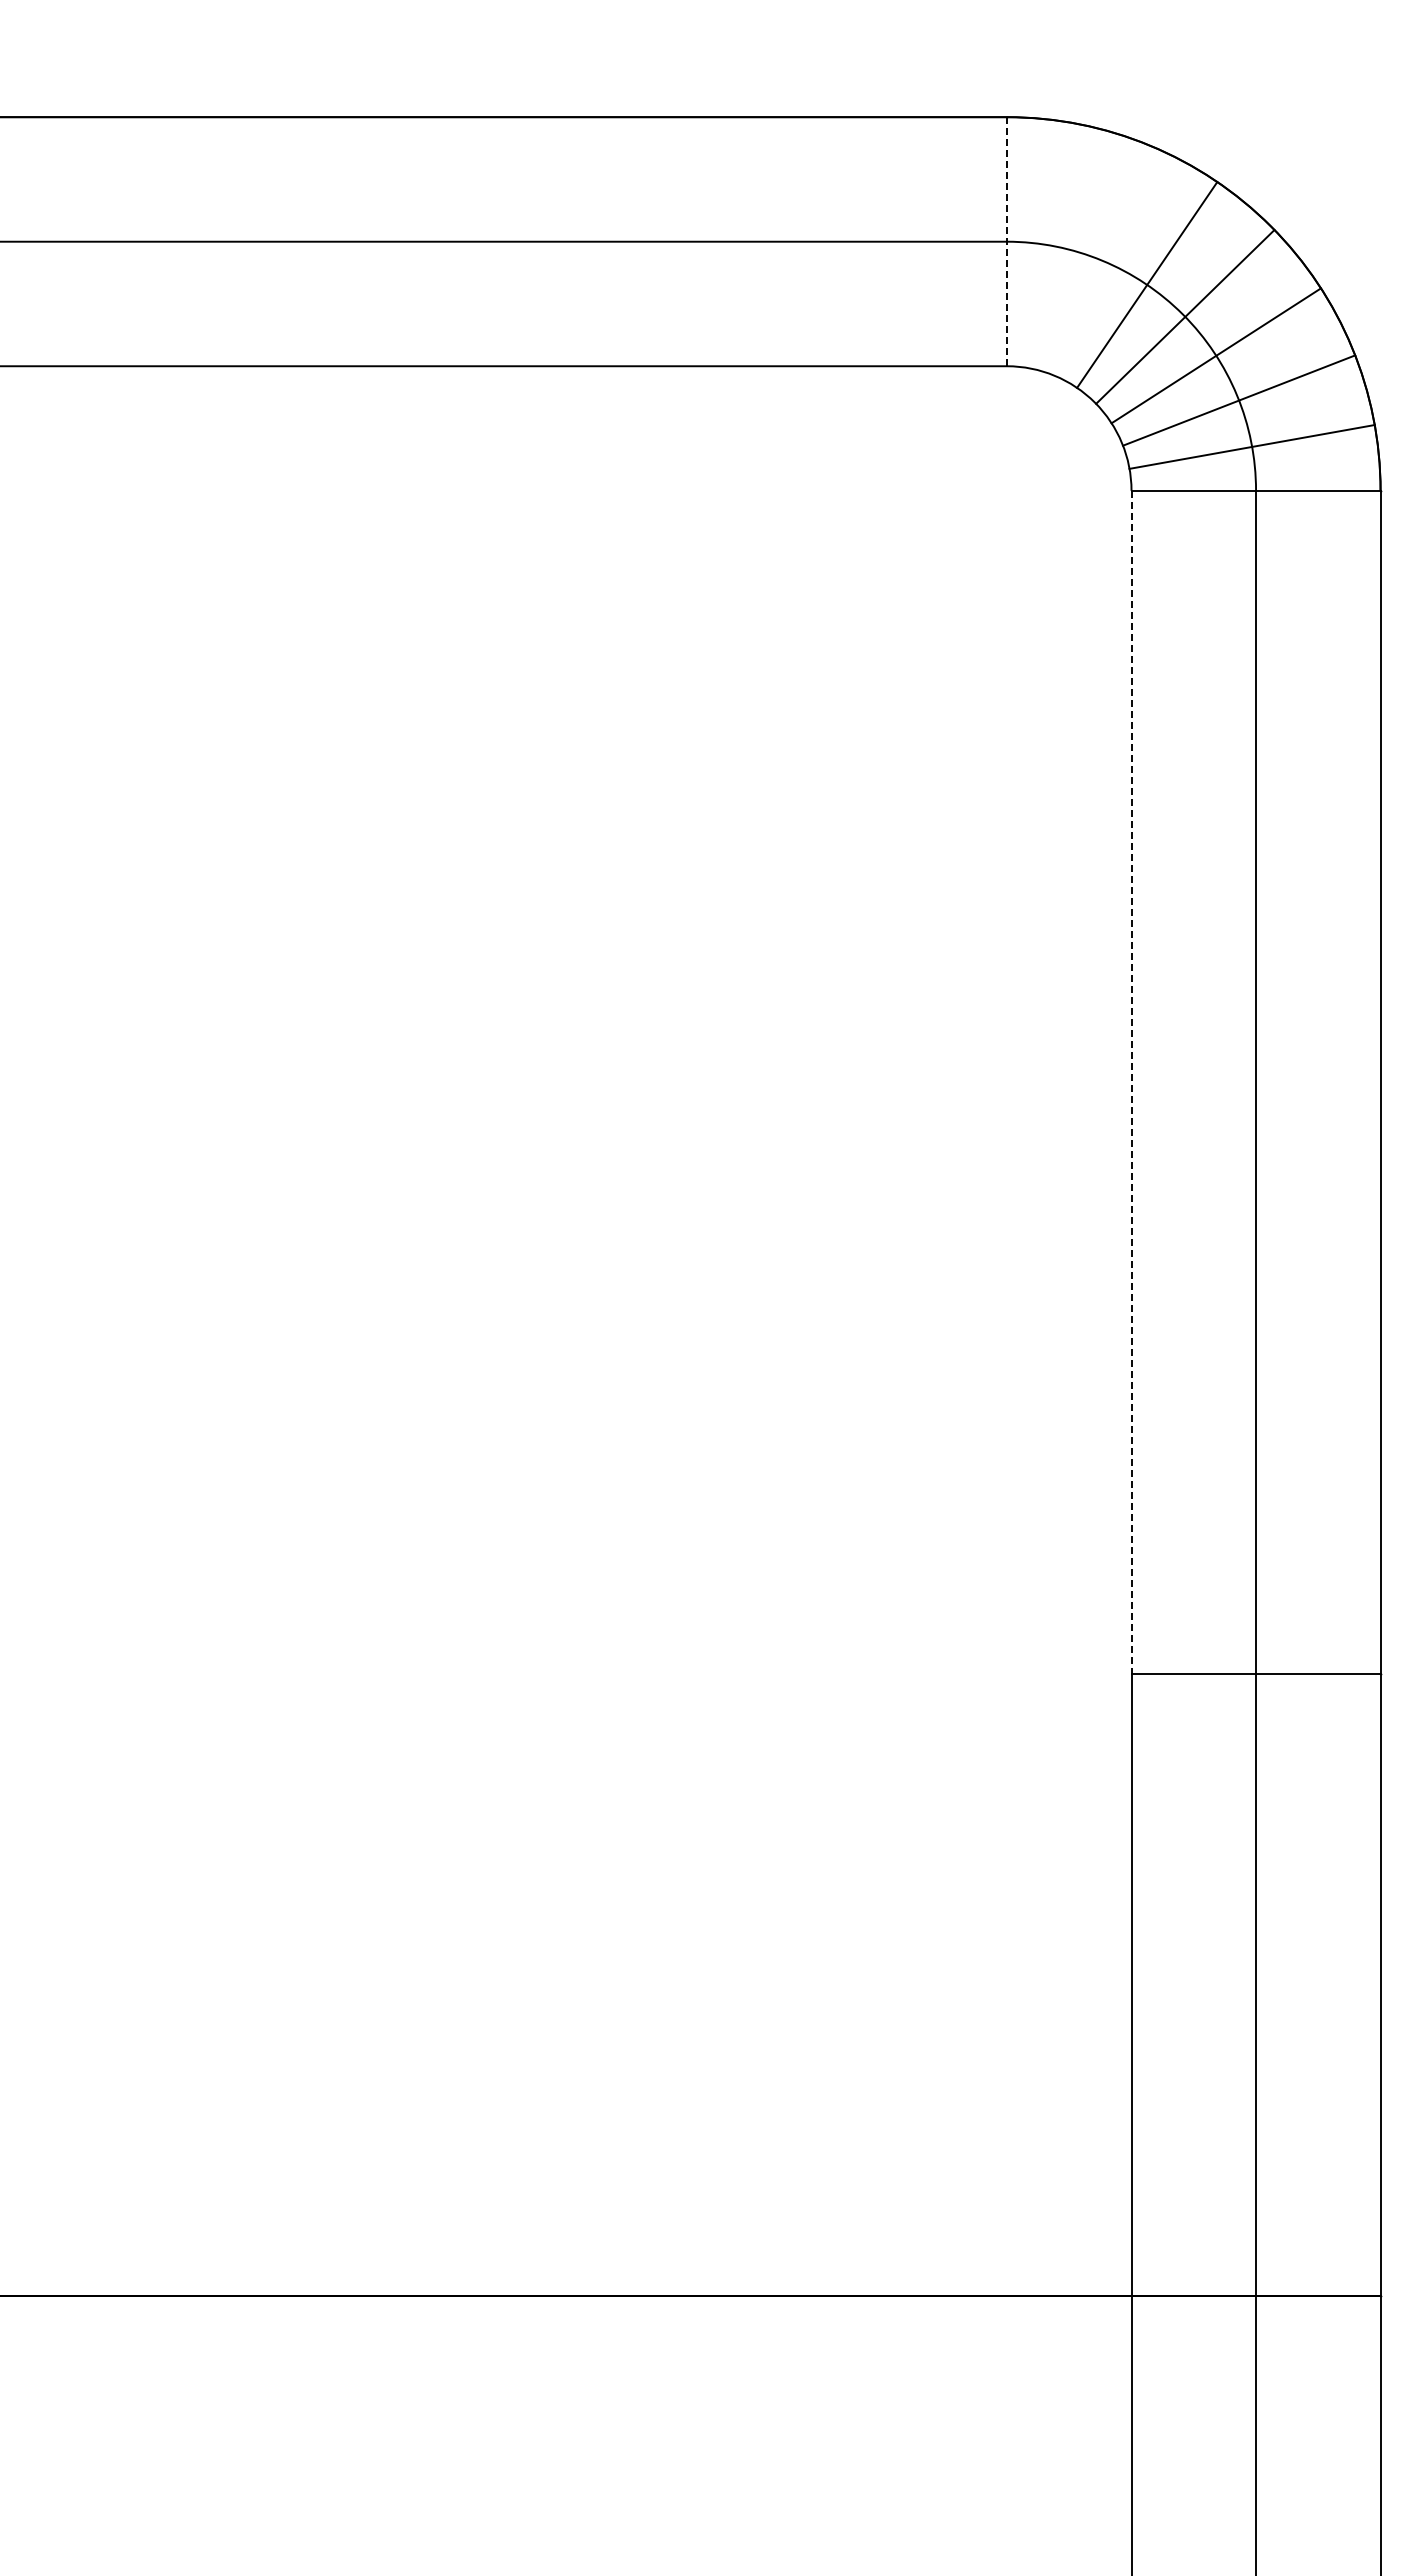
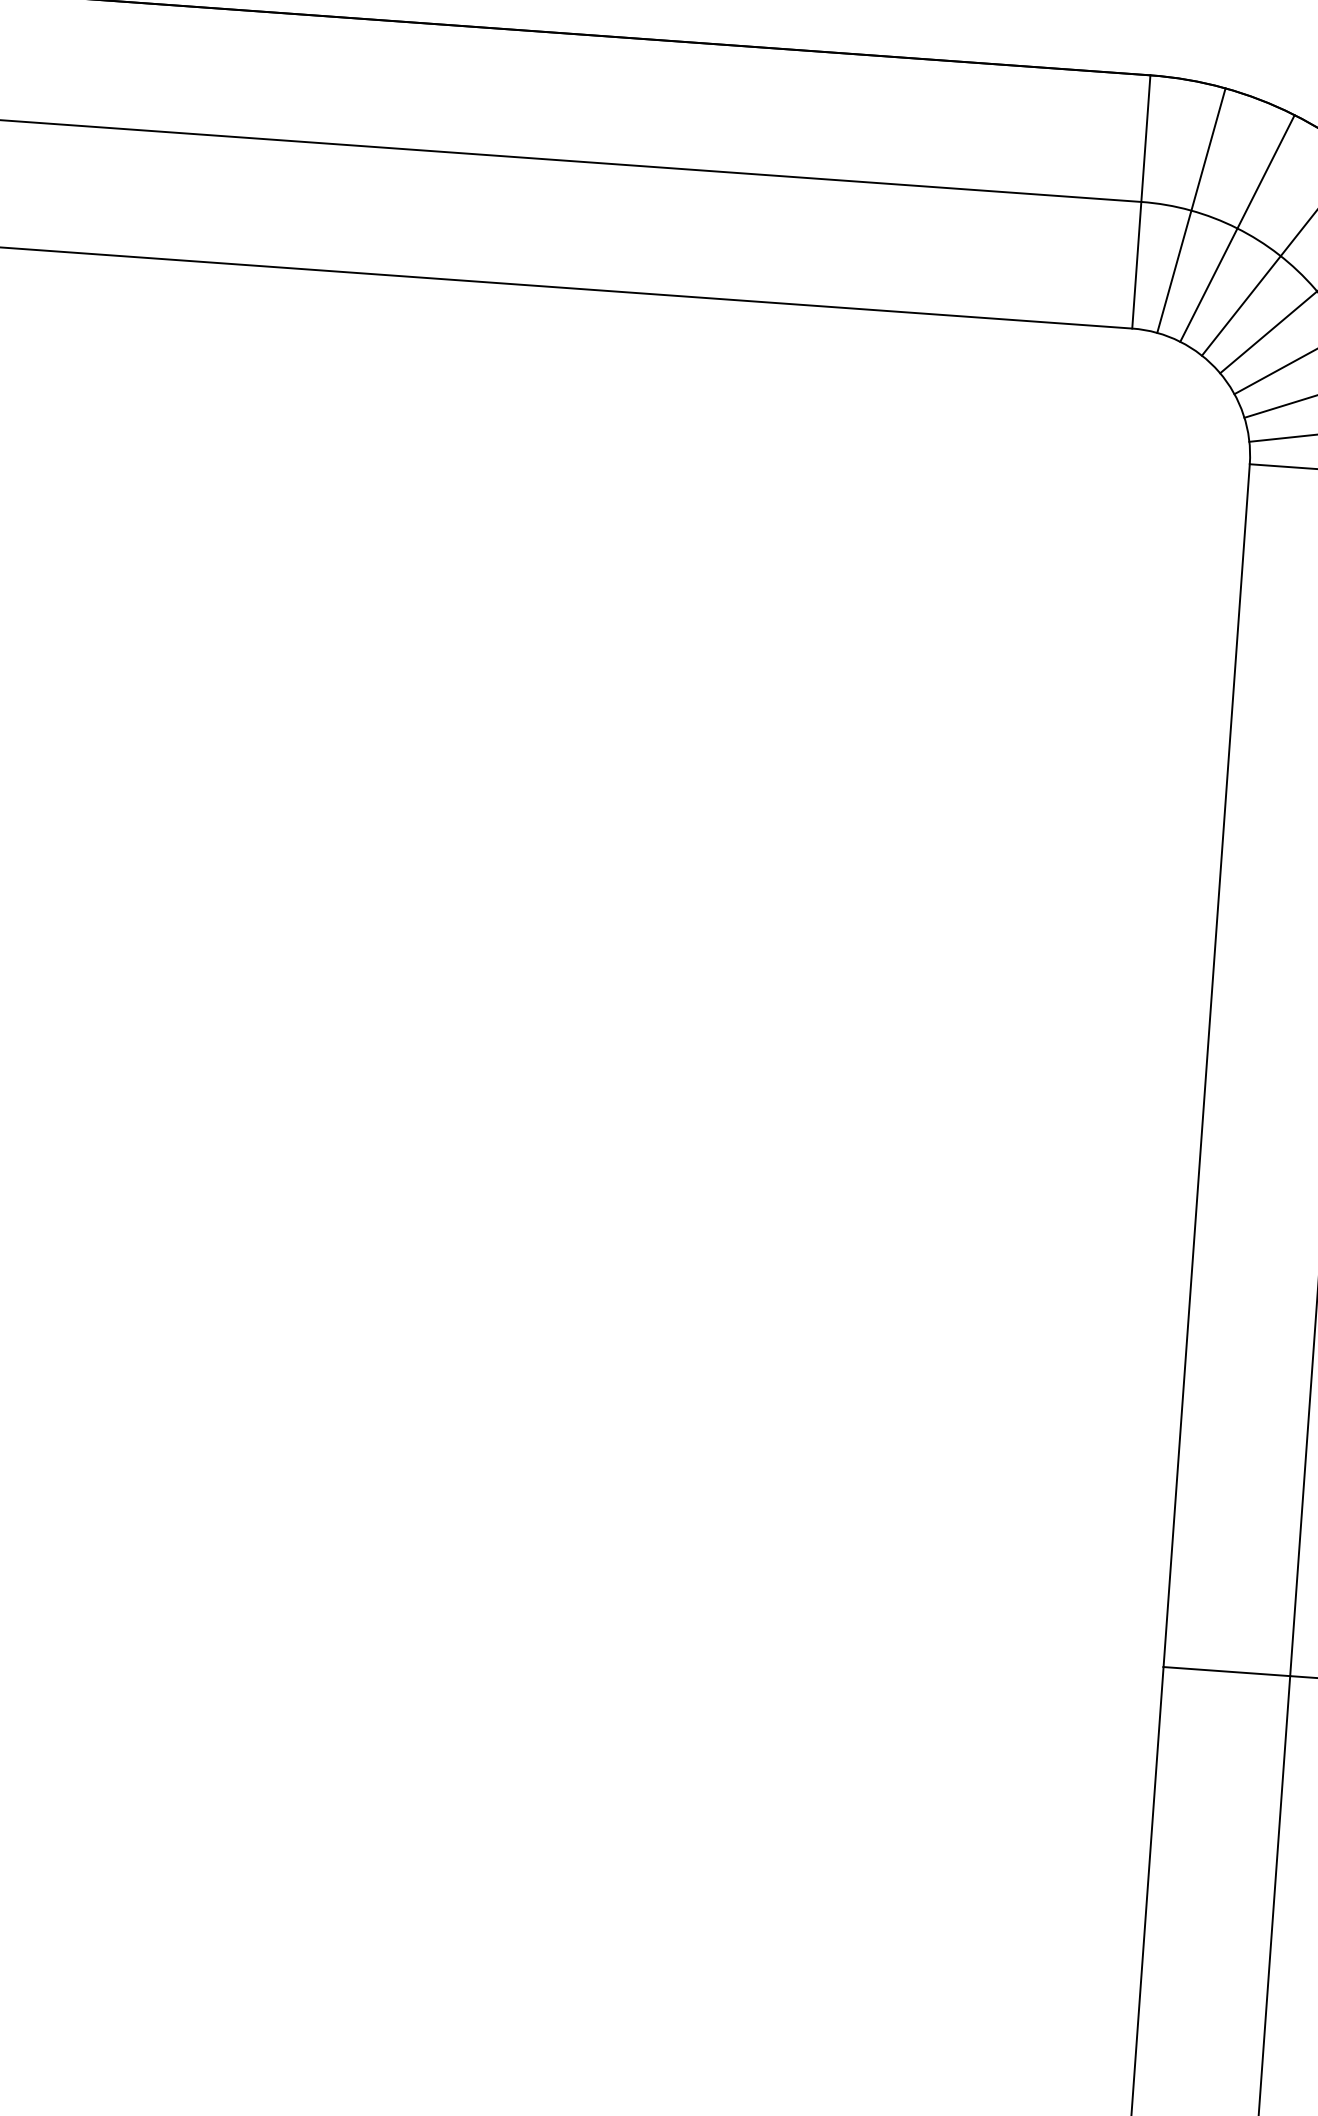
line: (1006, 241) -> (1140, 201), dashed -> solid
line: (1056, 246) -> (1191, 210), added
line: (1102, 260) -> (1237, 228), added
line: (1131, 1082) -> (1206, 1065), dashed -> solid

